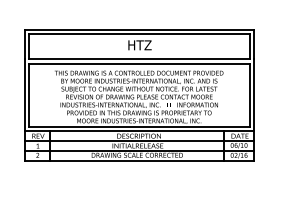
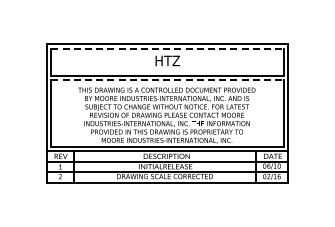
line: (139, 33) -> (167, 48), solid -> dashed
line: (139, 63) -> (167, 80), solid -> dashed

